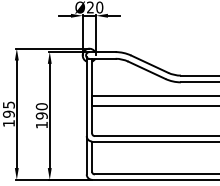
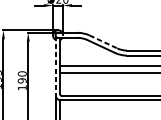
line: (150, 64) -> (104, 42), solid -> dashed
line: (86, 97) -> (55, 67), solid -> dashed

